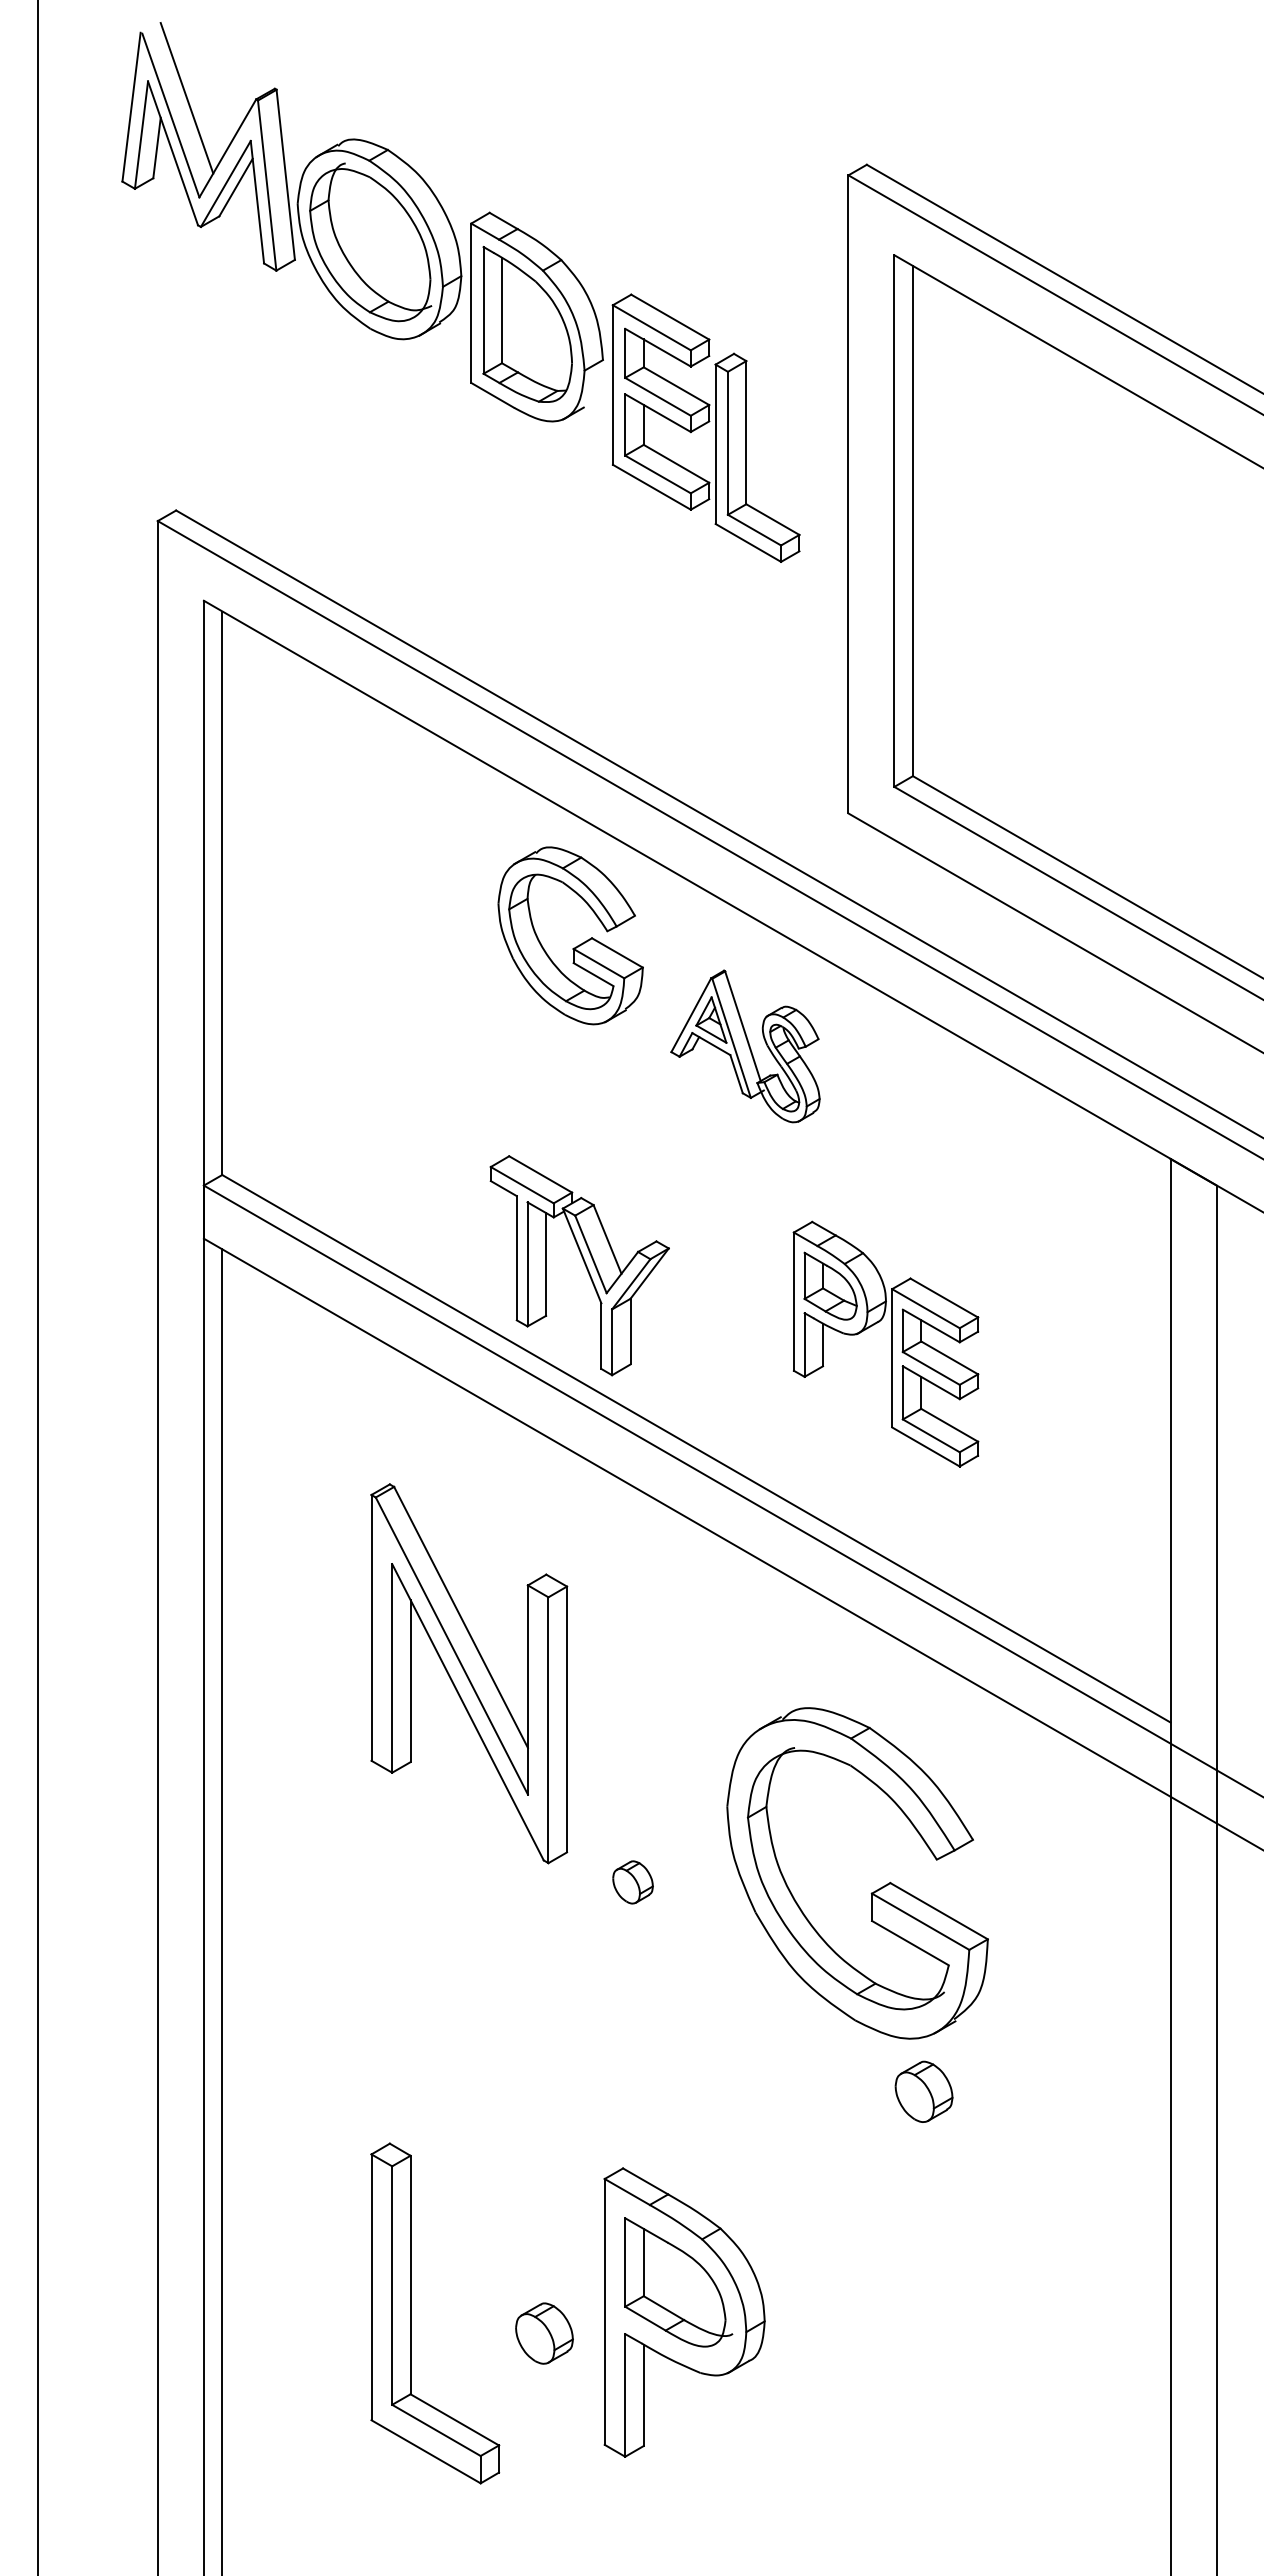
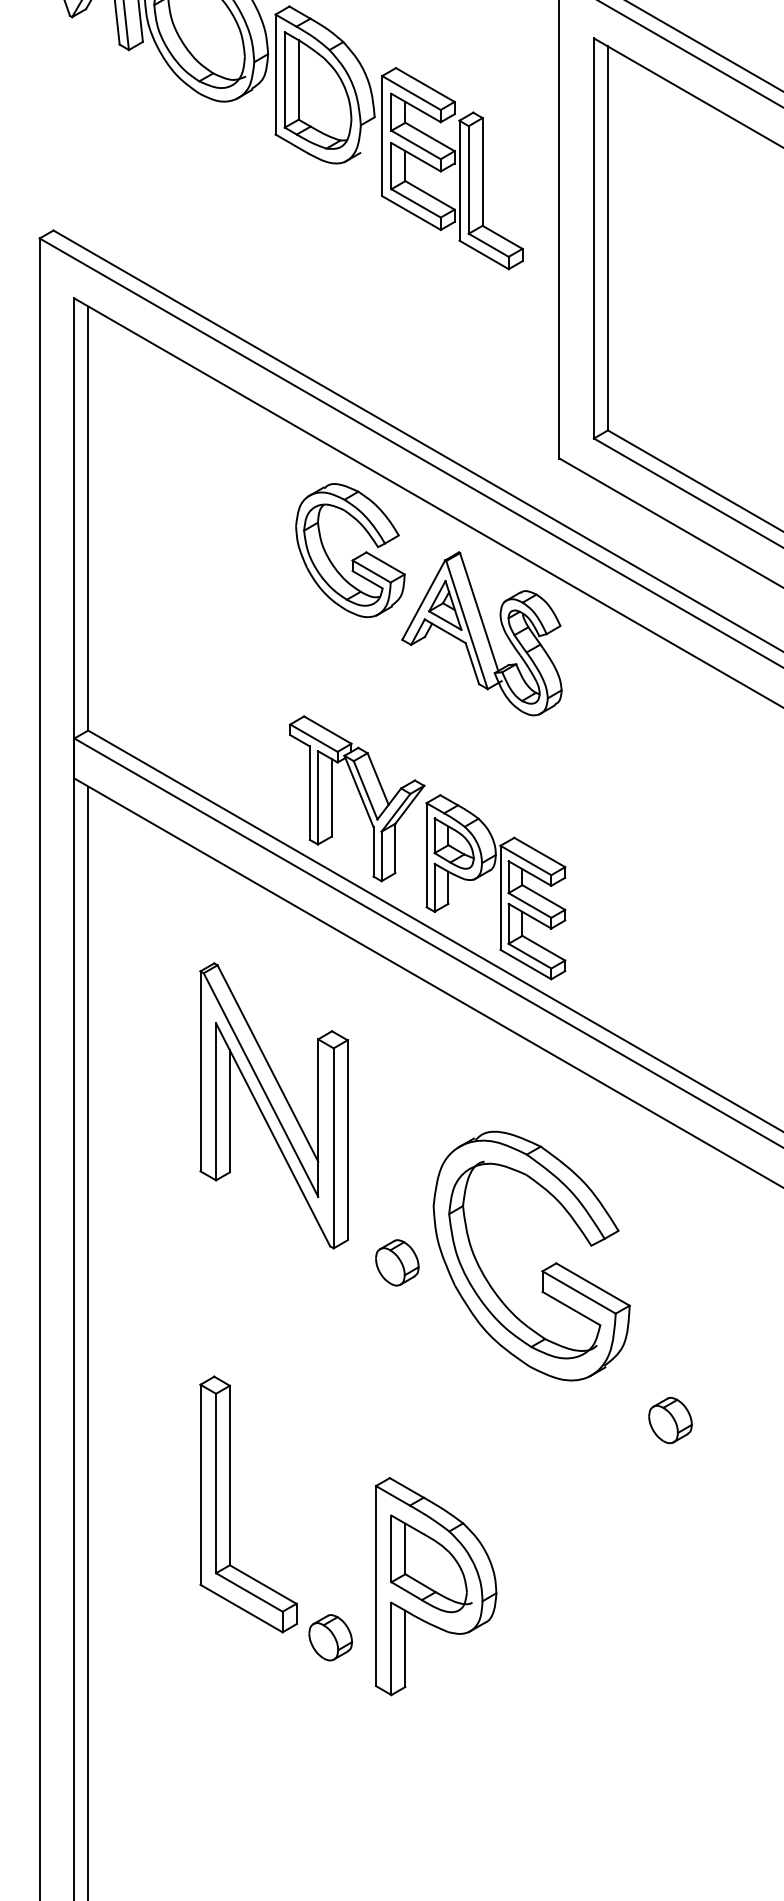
part: (745, 1046) -> (481, 633), size x1.43
part: (885, 1343) -> (495, 886), moved
part: (632, 1882) -> (396, 1262), size x1.43
part: (871, 1892) -> (542, 1270), moved
part: (923, 2091) -> (670, 1420), moved
part: (411, 2313) -> (230, 1504), moved
part: (544, 2333) -> (330, 1637), moved

